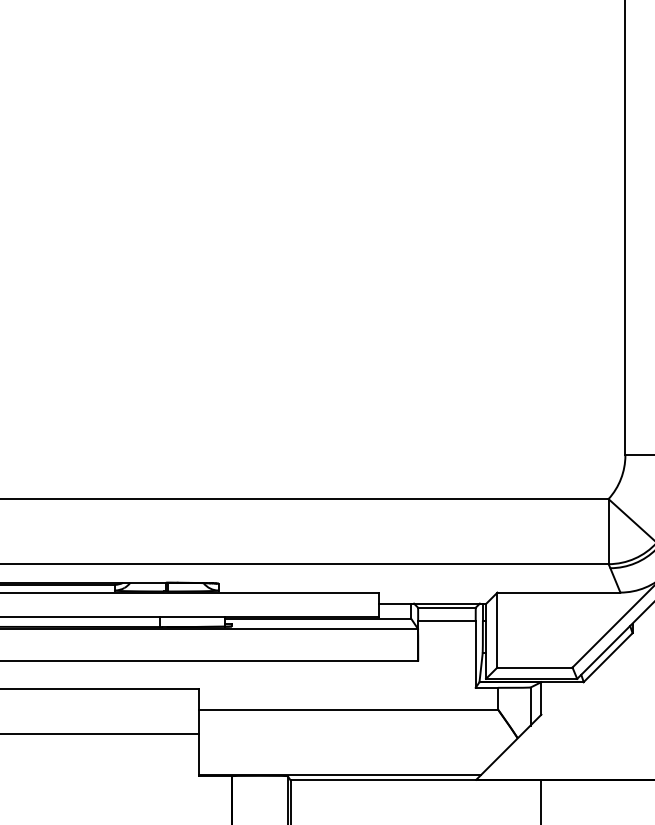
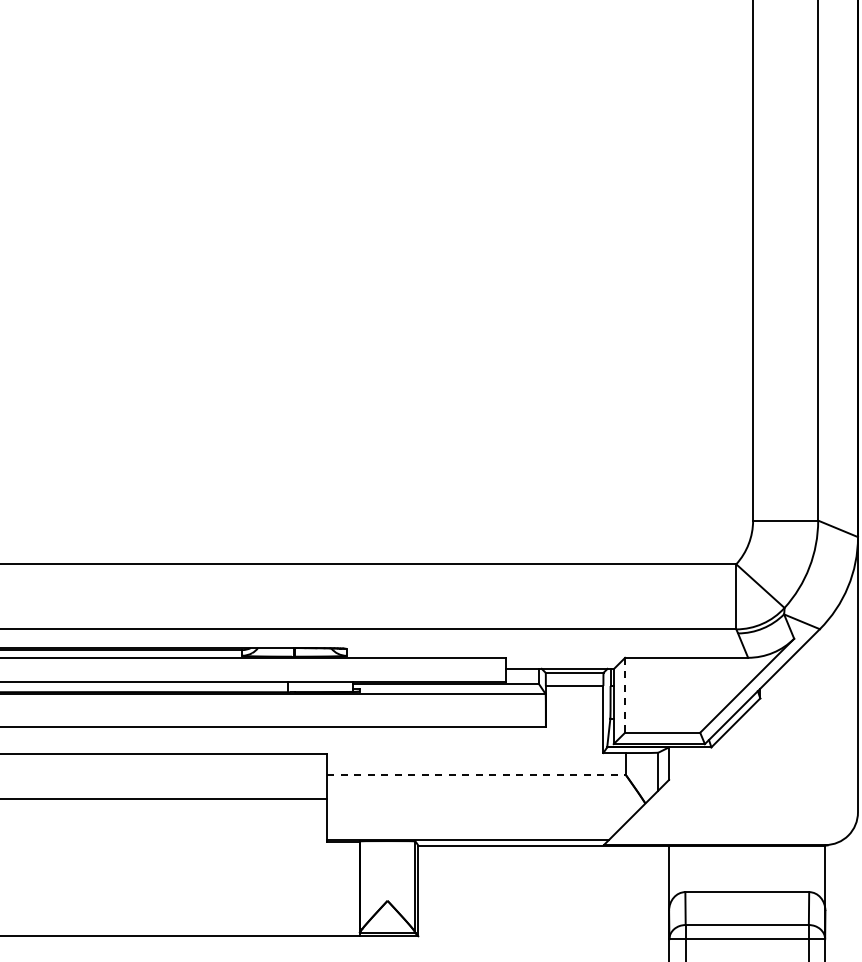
line: (497, 630) -> (625, 695), solid -> dashed
line: (348, 709) -> (476, 774), solid -> dashed

